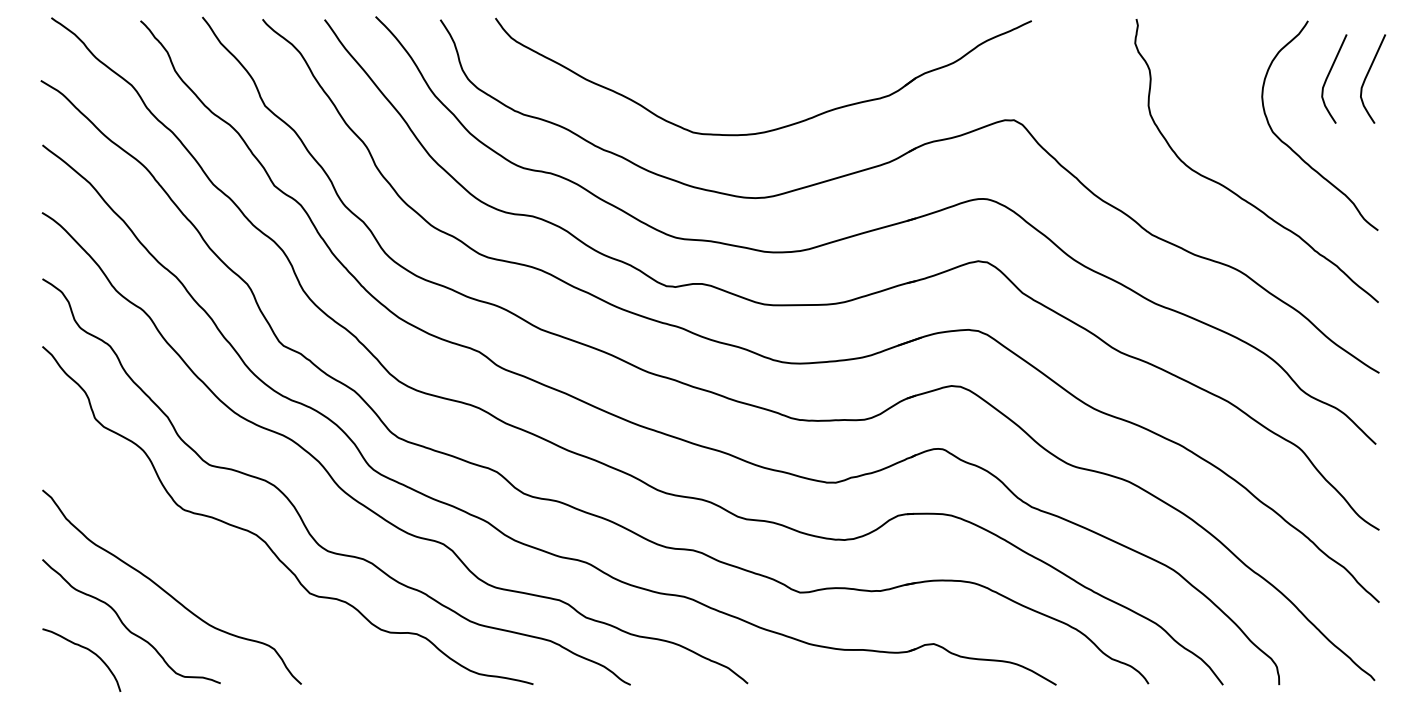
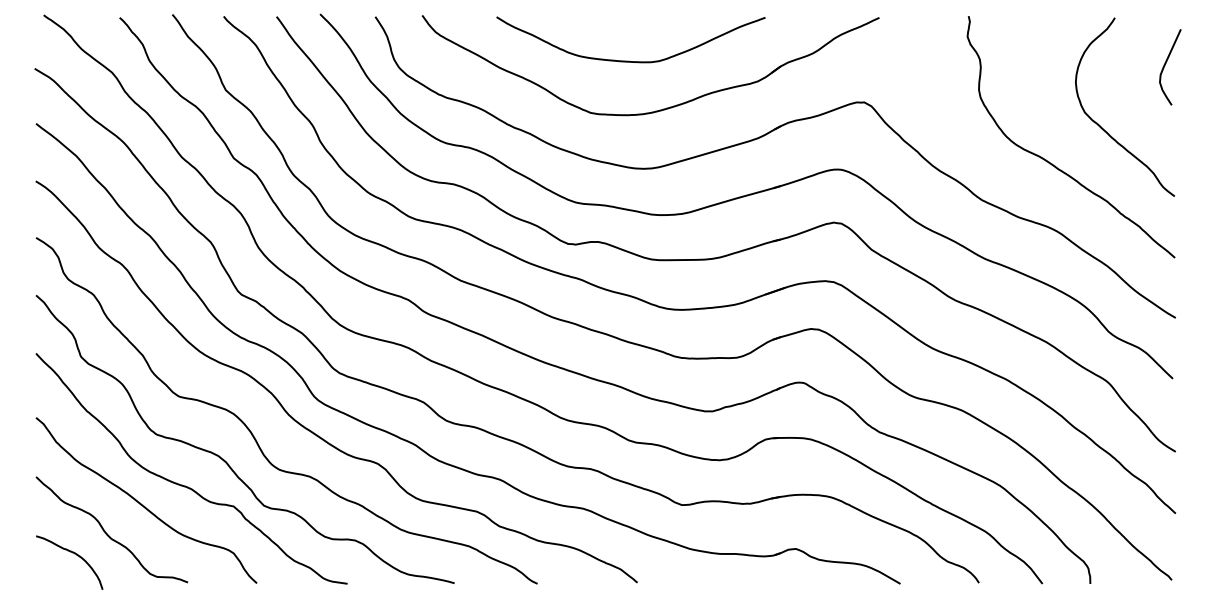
curve: (738, 71) -> (629, 60), added
curve: (1328, 76) -> (1132, 65), removed
curve: (217, 569) -> (185, 485), added

